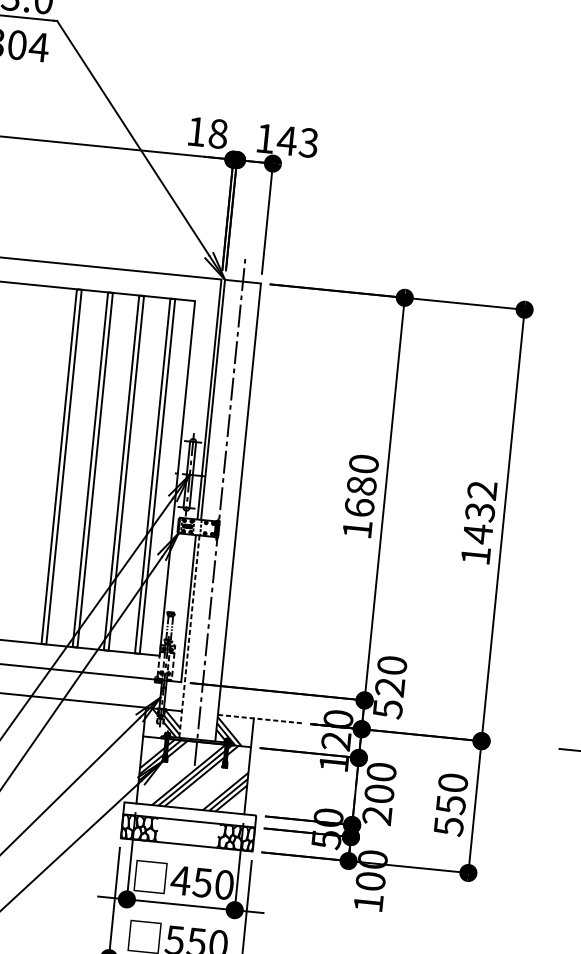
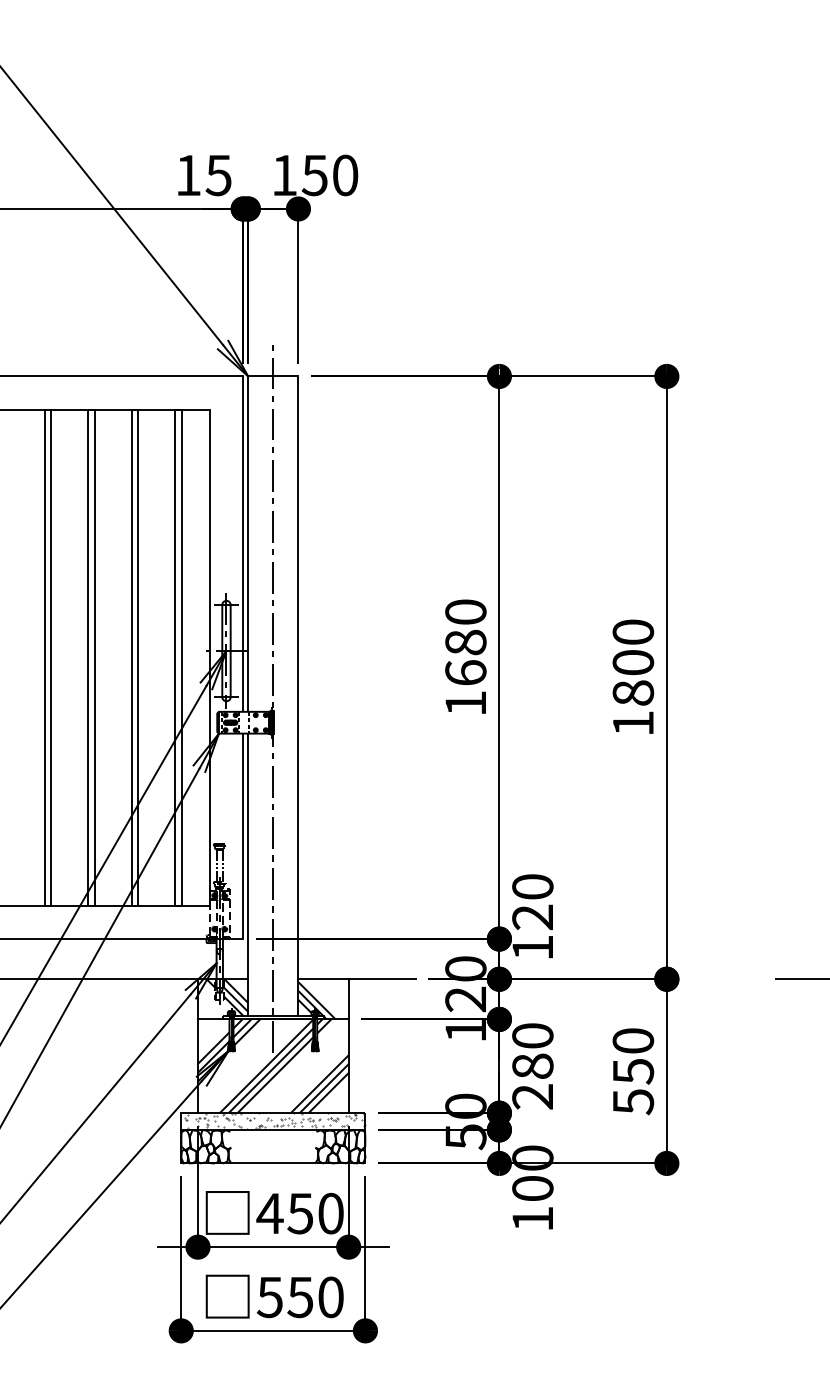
text: (218, 133) -> (218, 175), 18 -> 15
text: (297, 141) -> (329, 175), 143 -> 150
text: (480, 512) -> (633, 663), 1432 -> 1800
line: (189, 637) -> (248, 875), dashed -> solid
text: (387, 709) -> (532, 948), 520 -> 120
line: (260, 719) -> (357, 979), dashed -> solid
text: (379, 793) -> (532, 1065), 200 -> 280
hatch: (190, 814) -> (274, 1121), added

